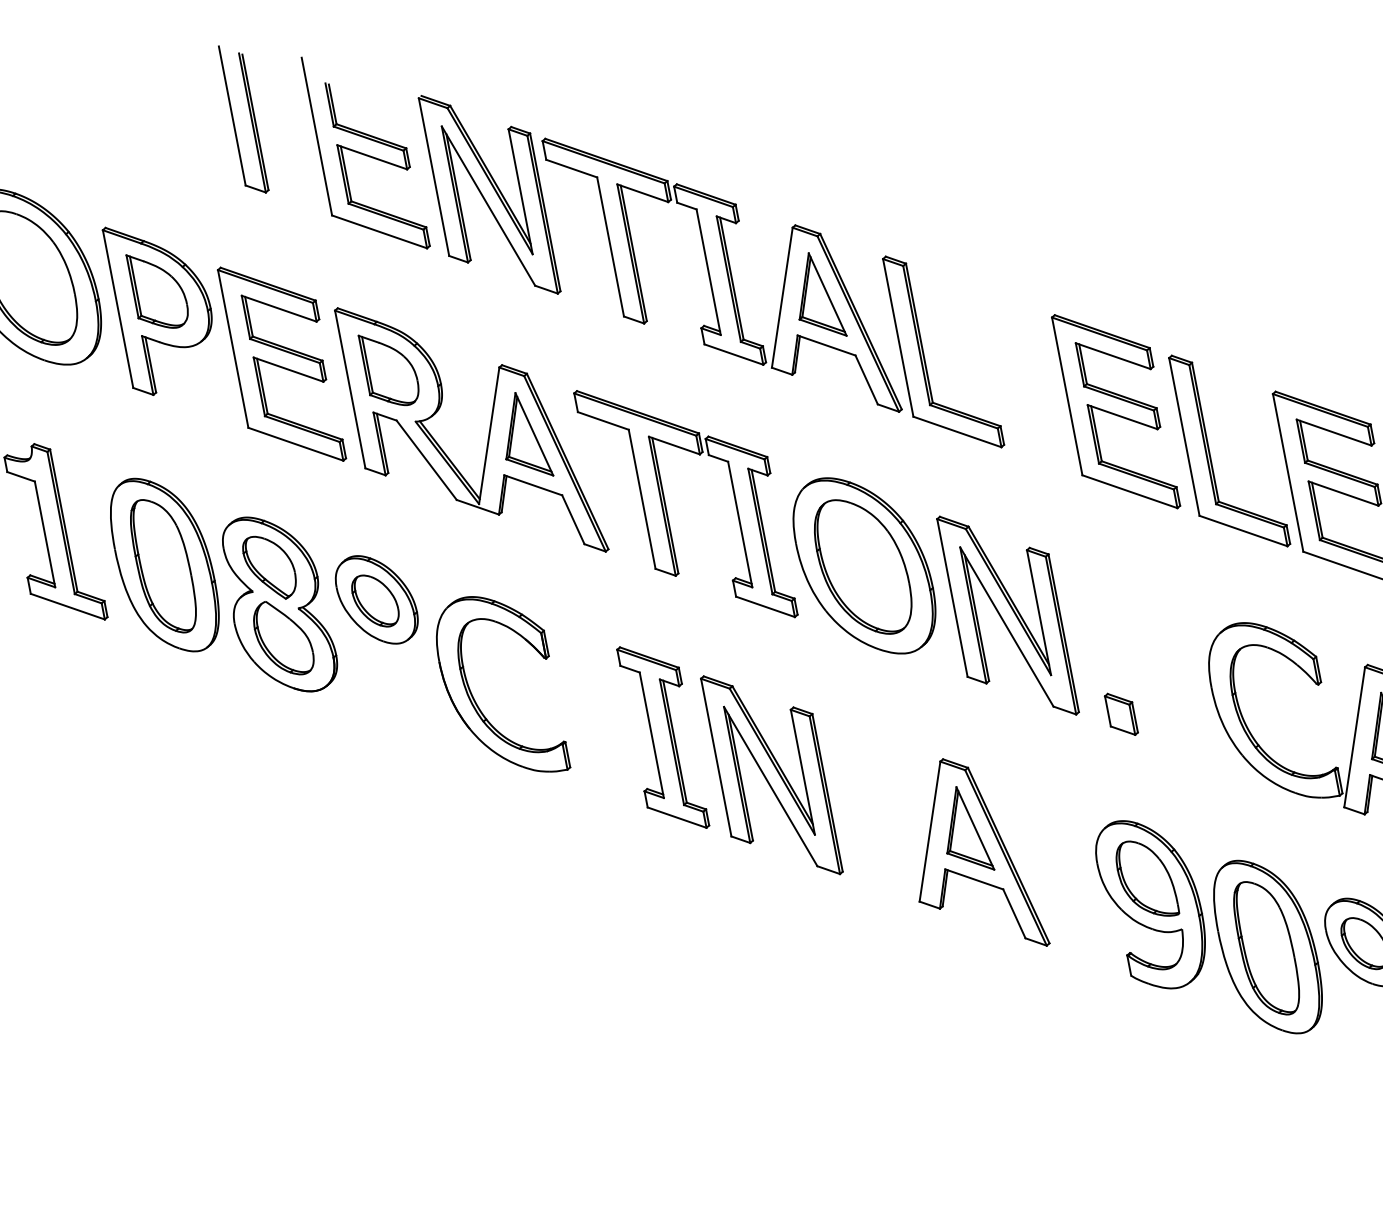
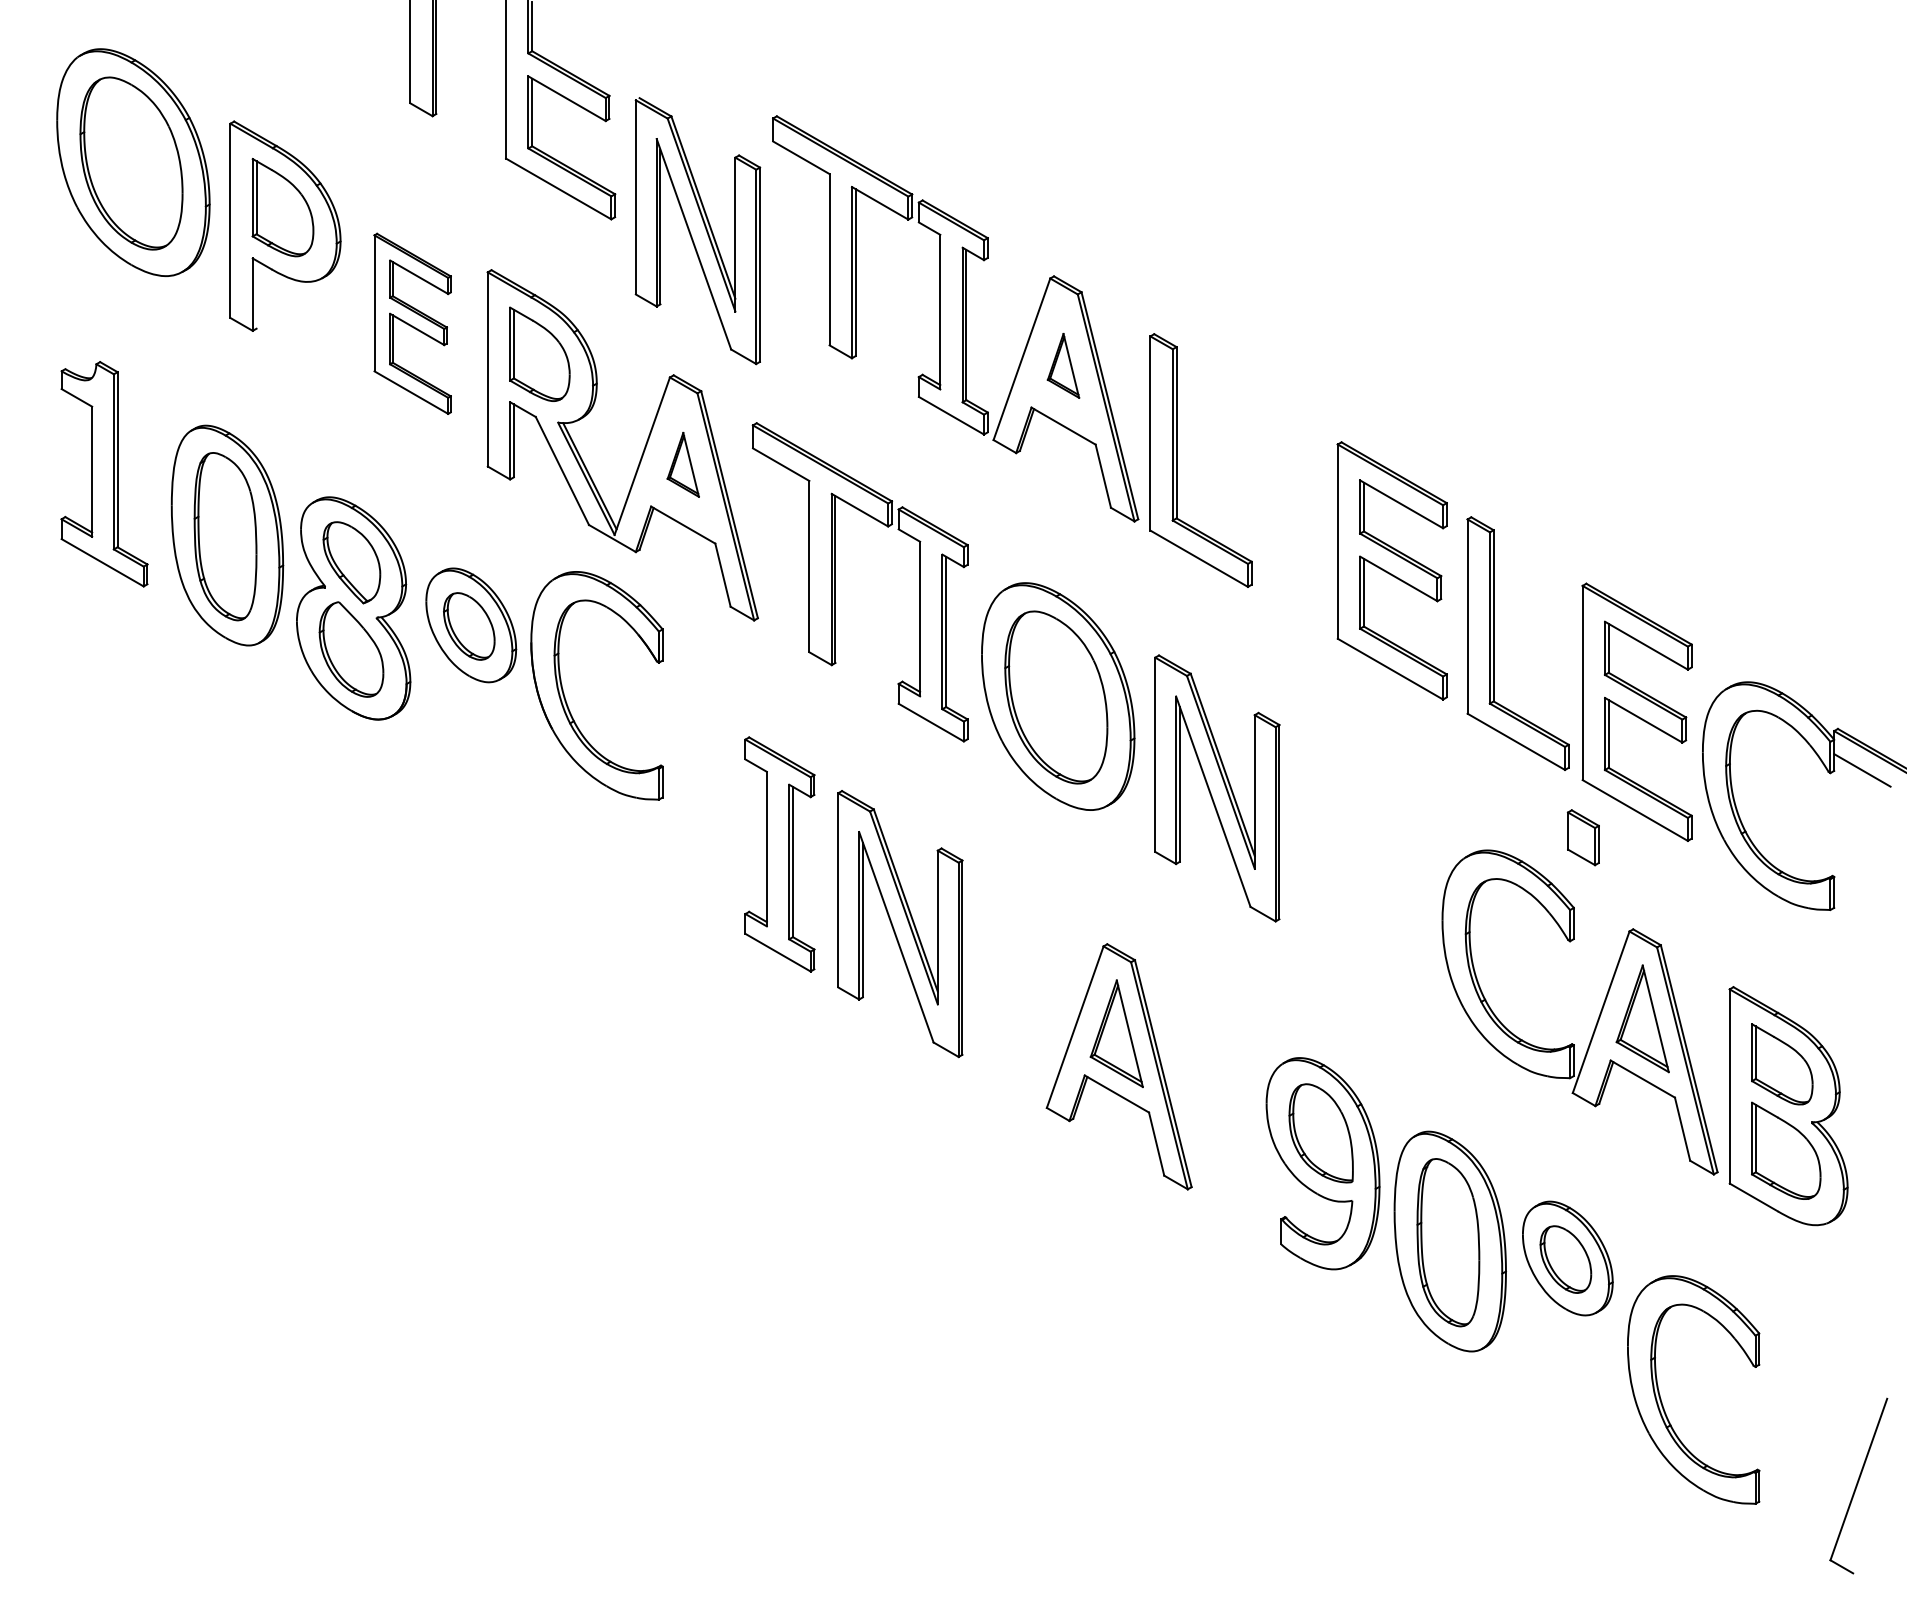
part: (489, 195) -> (697, 231), moved
part: (817, 296) -> (1063, 365), size x0.6
part: (281, 363) -> (412, 323), size x0.7
line: (150, 364) -> (256, 294), removed
part: (523, 436) -> (683, 464), size x0.6
part: (475, 700) -> (565, 696), moved
part: (1120, 714) -> (1582, 837), moved

